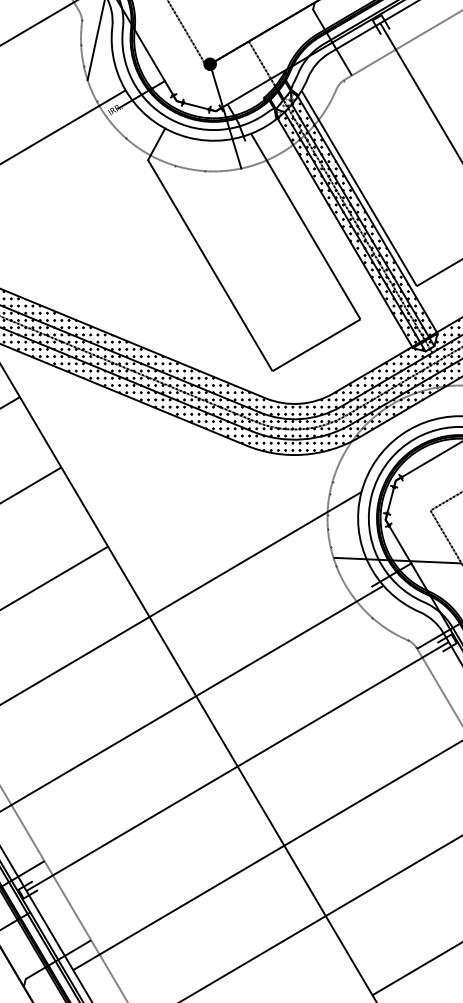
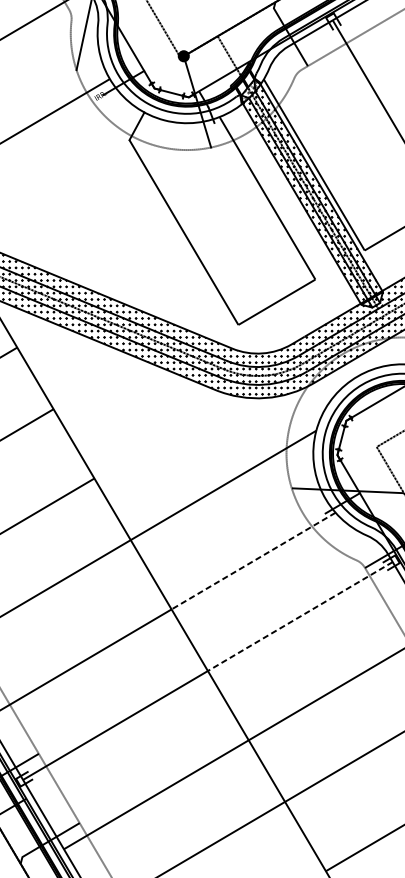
line: (289, 640) -> (253, 560), solid -> dashed
line: (343, 704) -> (300, 616), solid -> dashed

